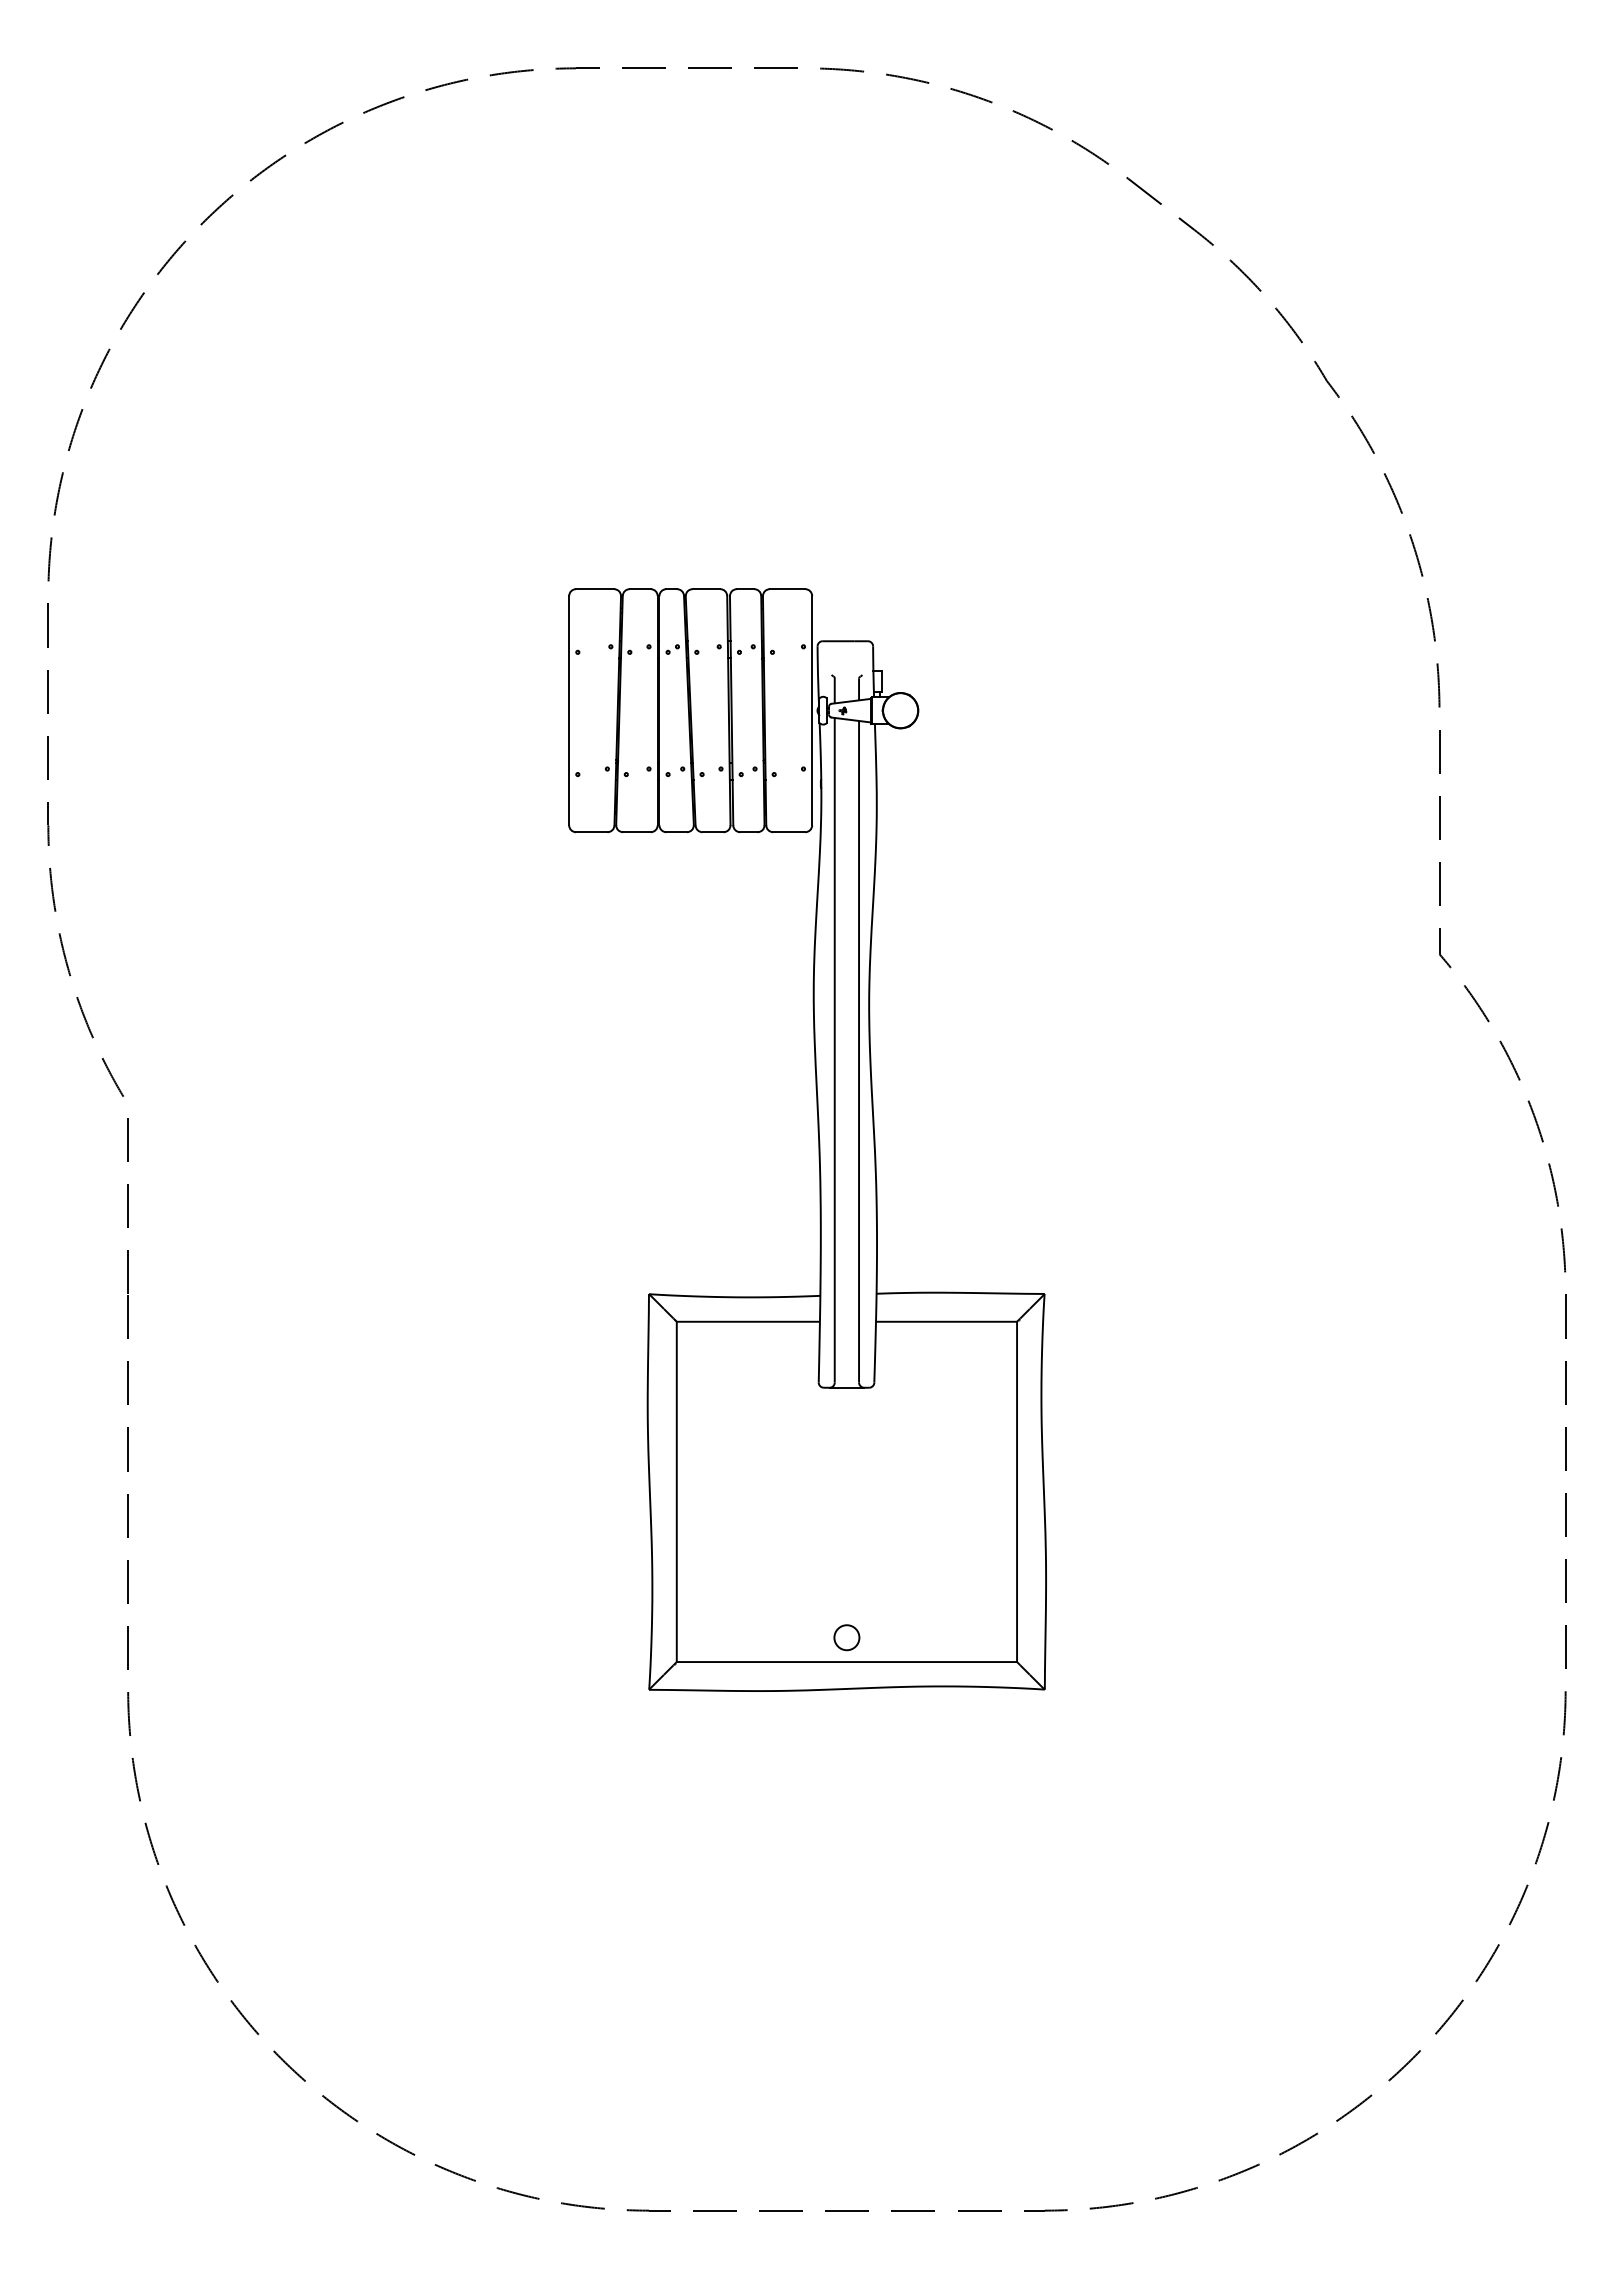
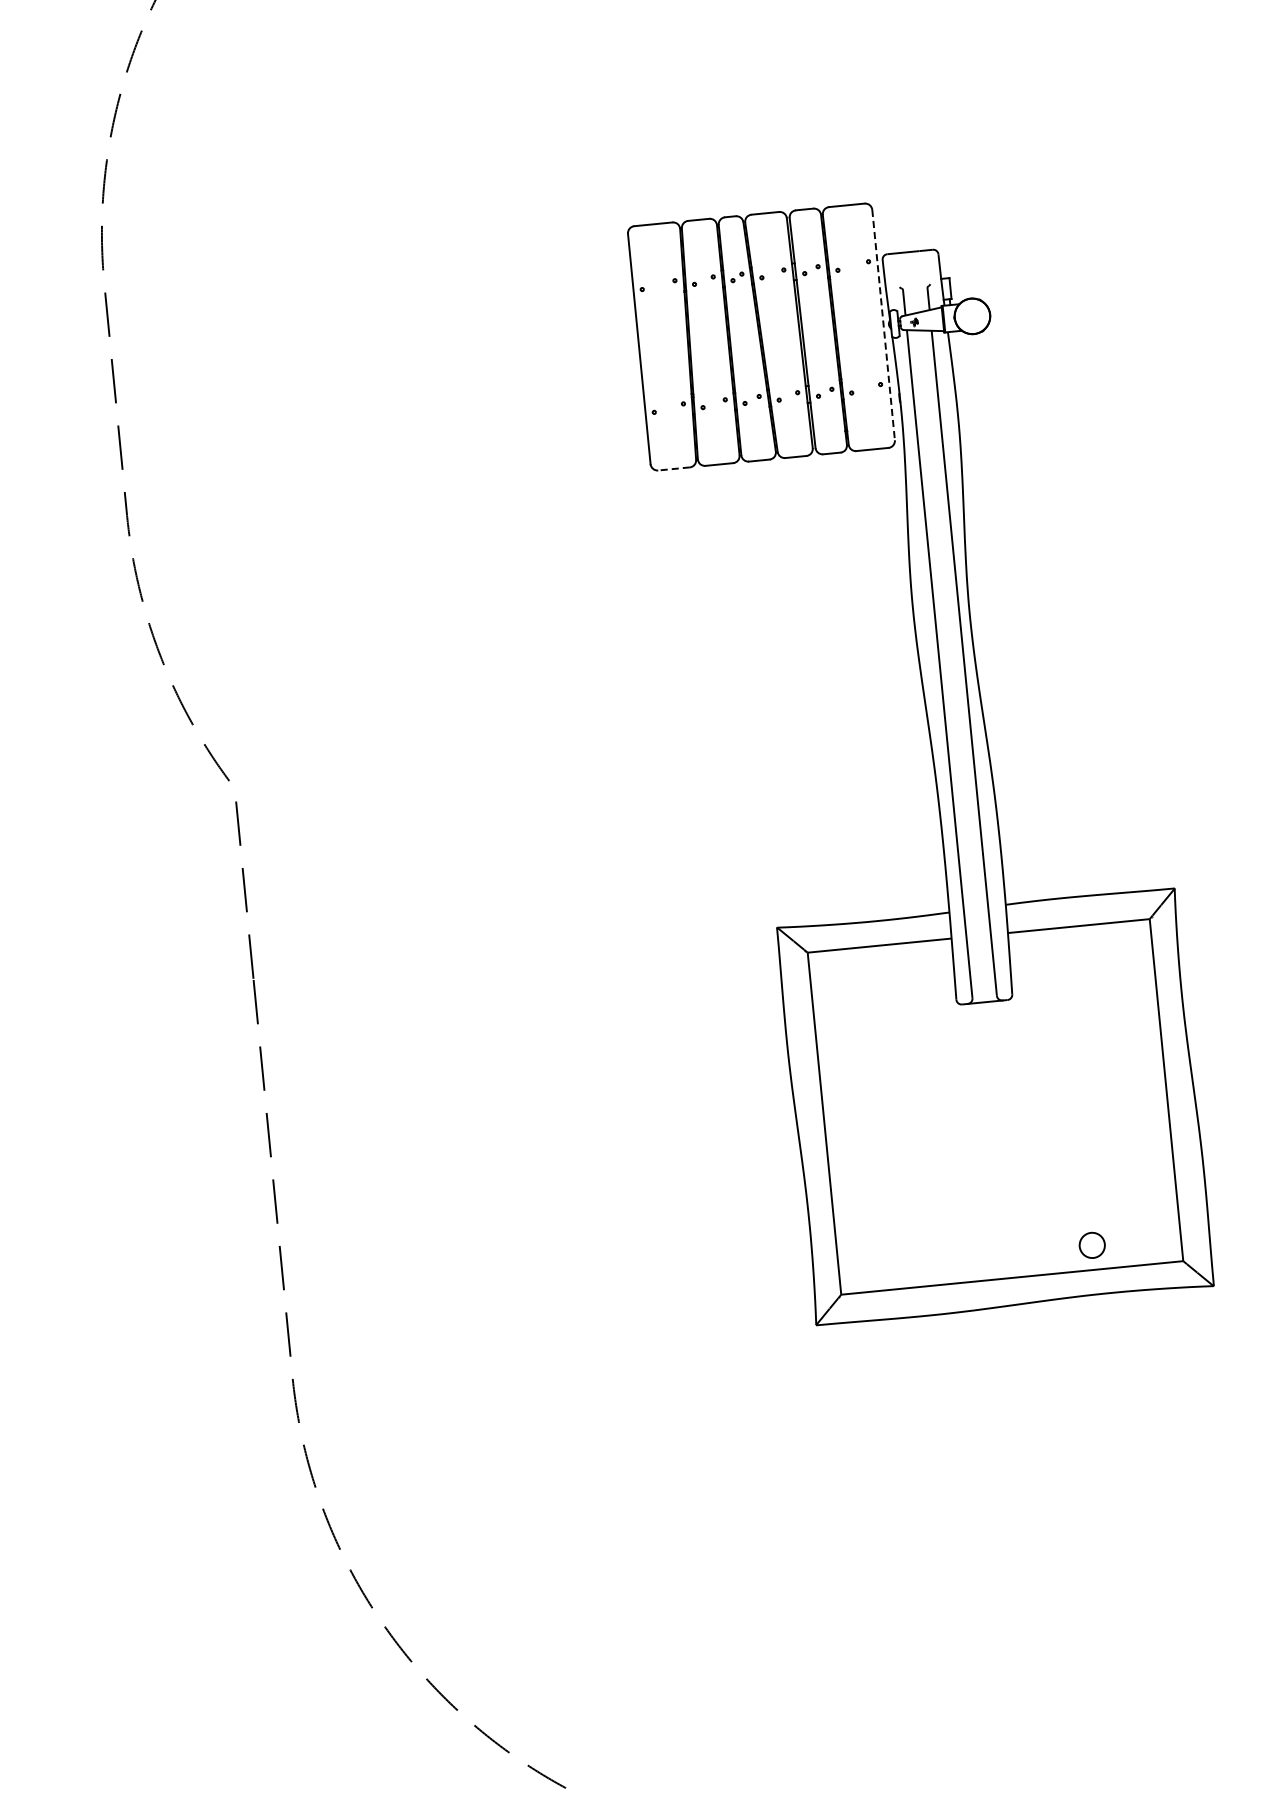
line: (812, 710) -> (883, 324), solid -> dashed
line: (591, 832) -> (673, 469), solid -> dashed
circle: (846, 1637) -> (1091, 1245), moved

